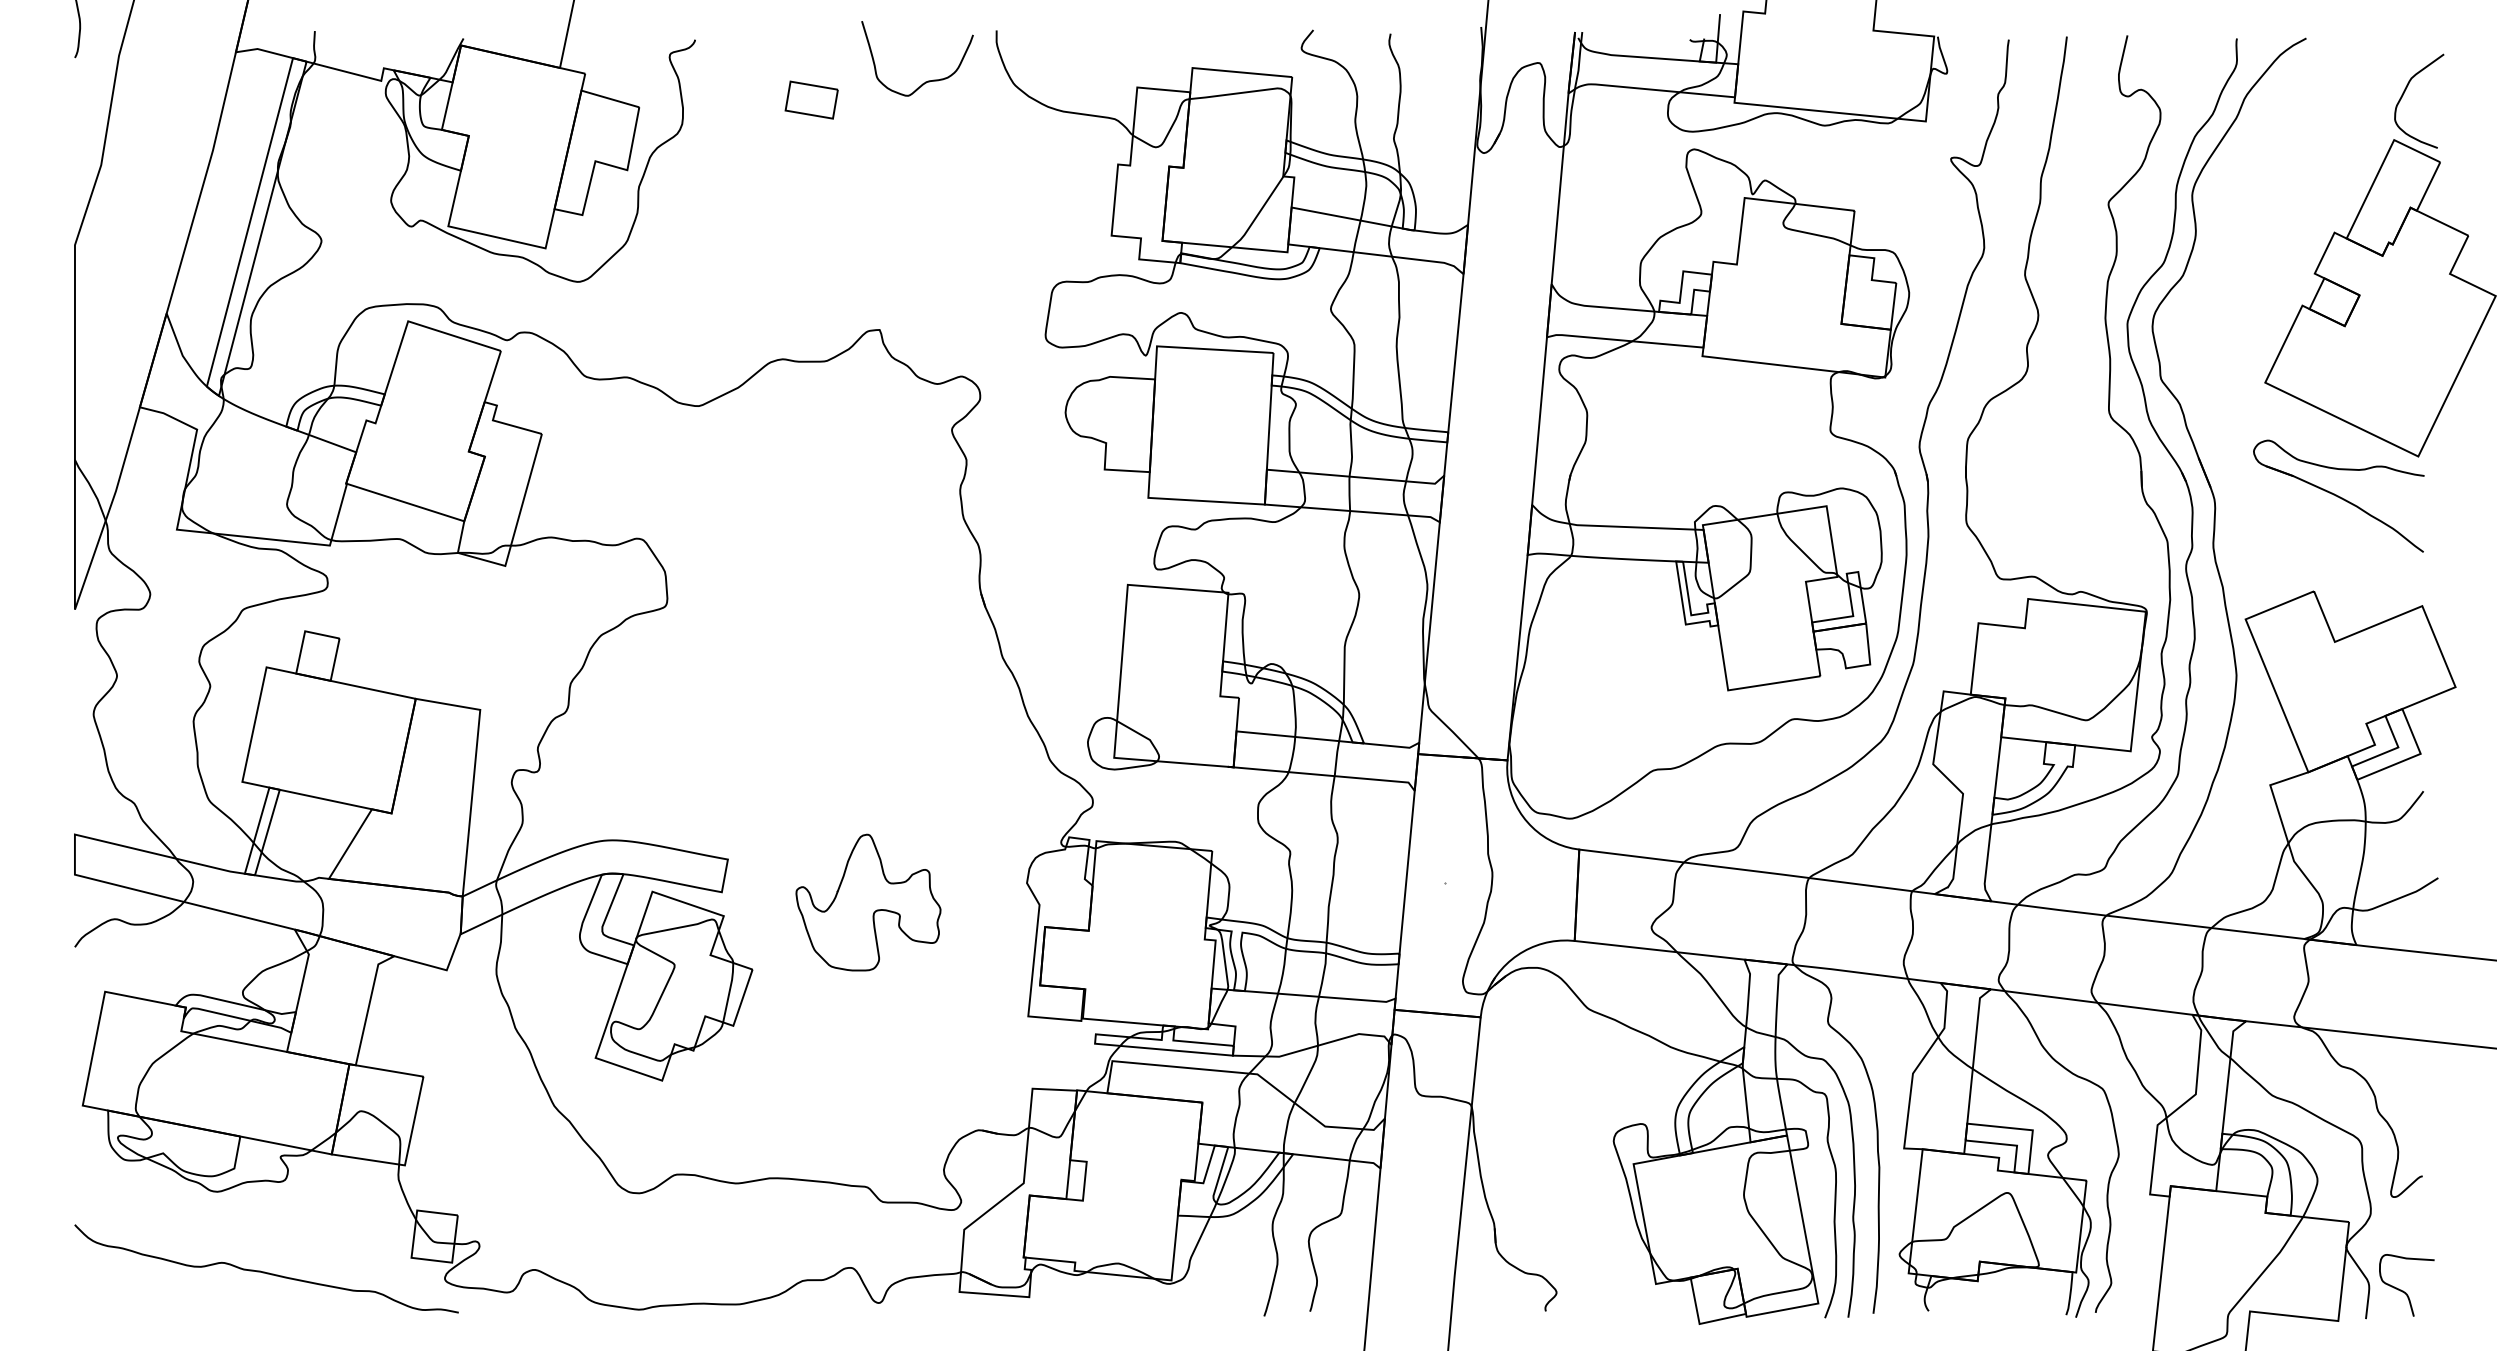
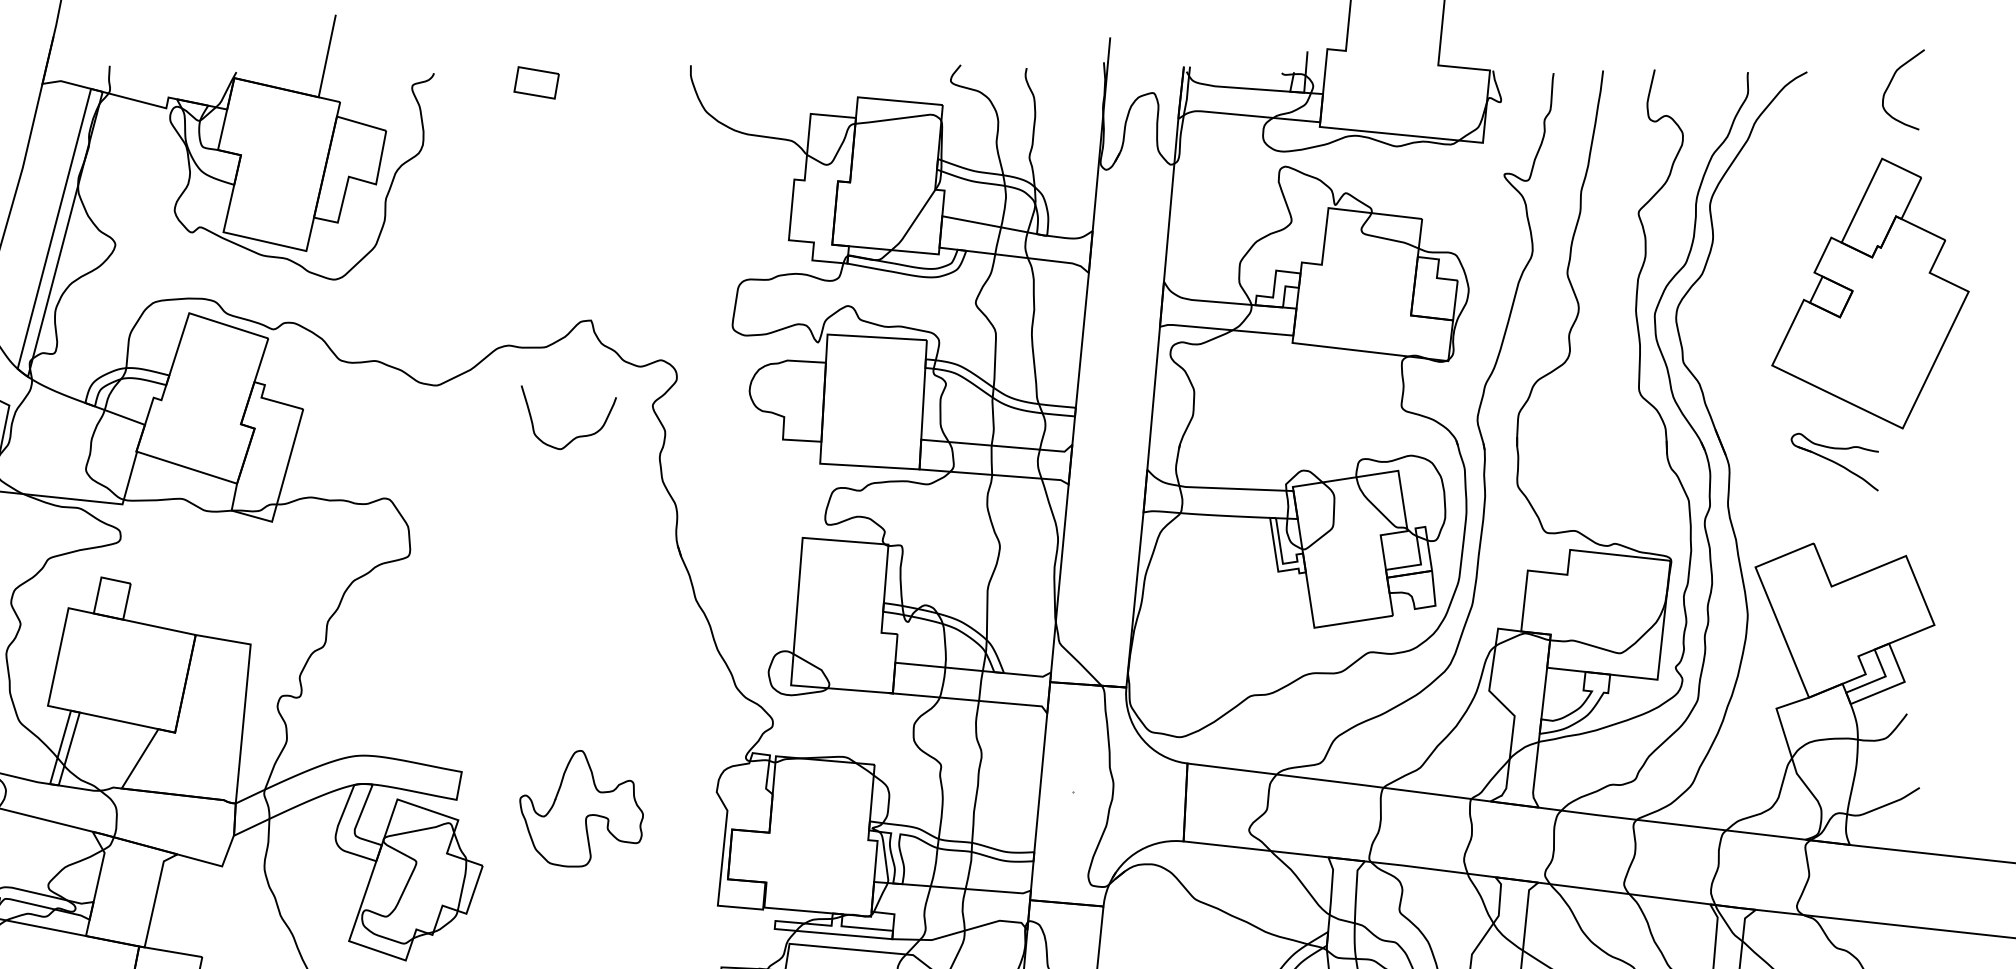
curve: (925, 81) -> (575, 436), moved
curve: (2404, 93) -> (1890, 83), moved
part: (811, 99) -> (536, 82), moved
part: (2338, 495) -> (1834, 461), size x0.6

